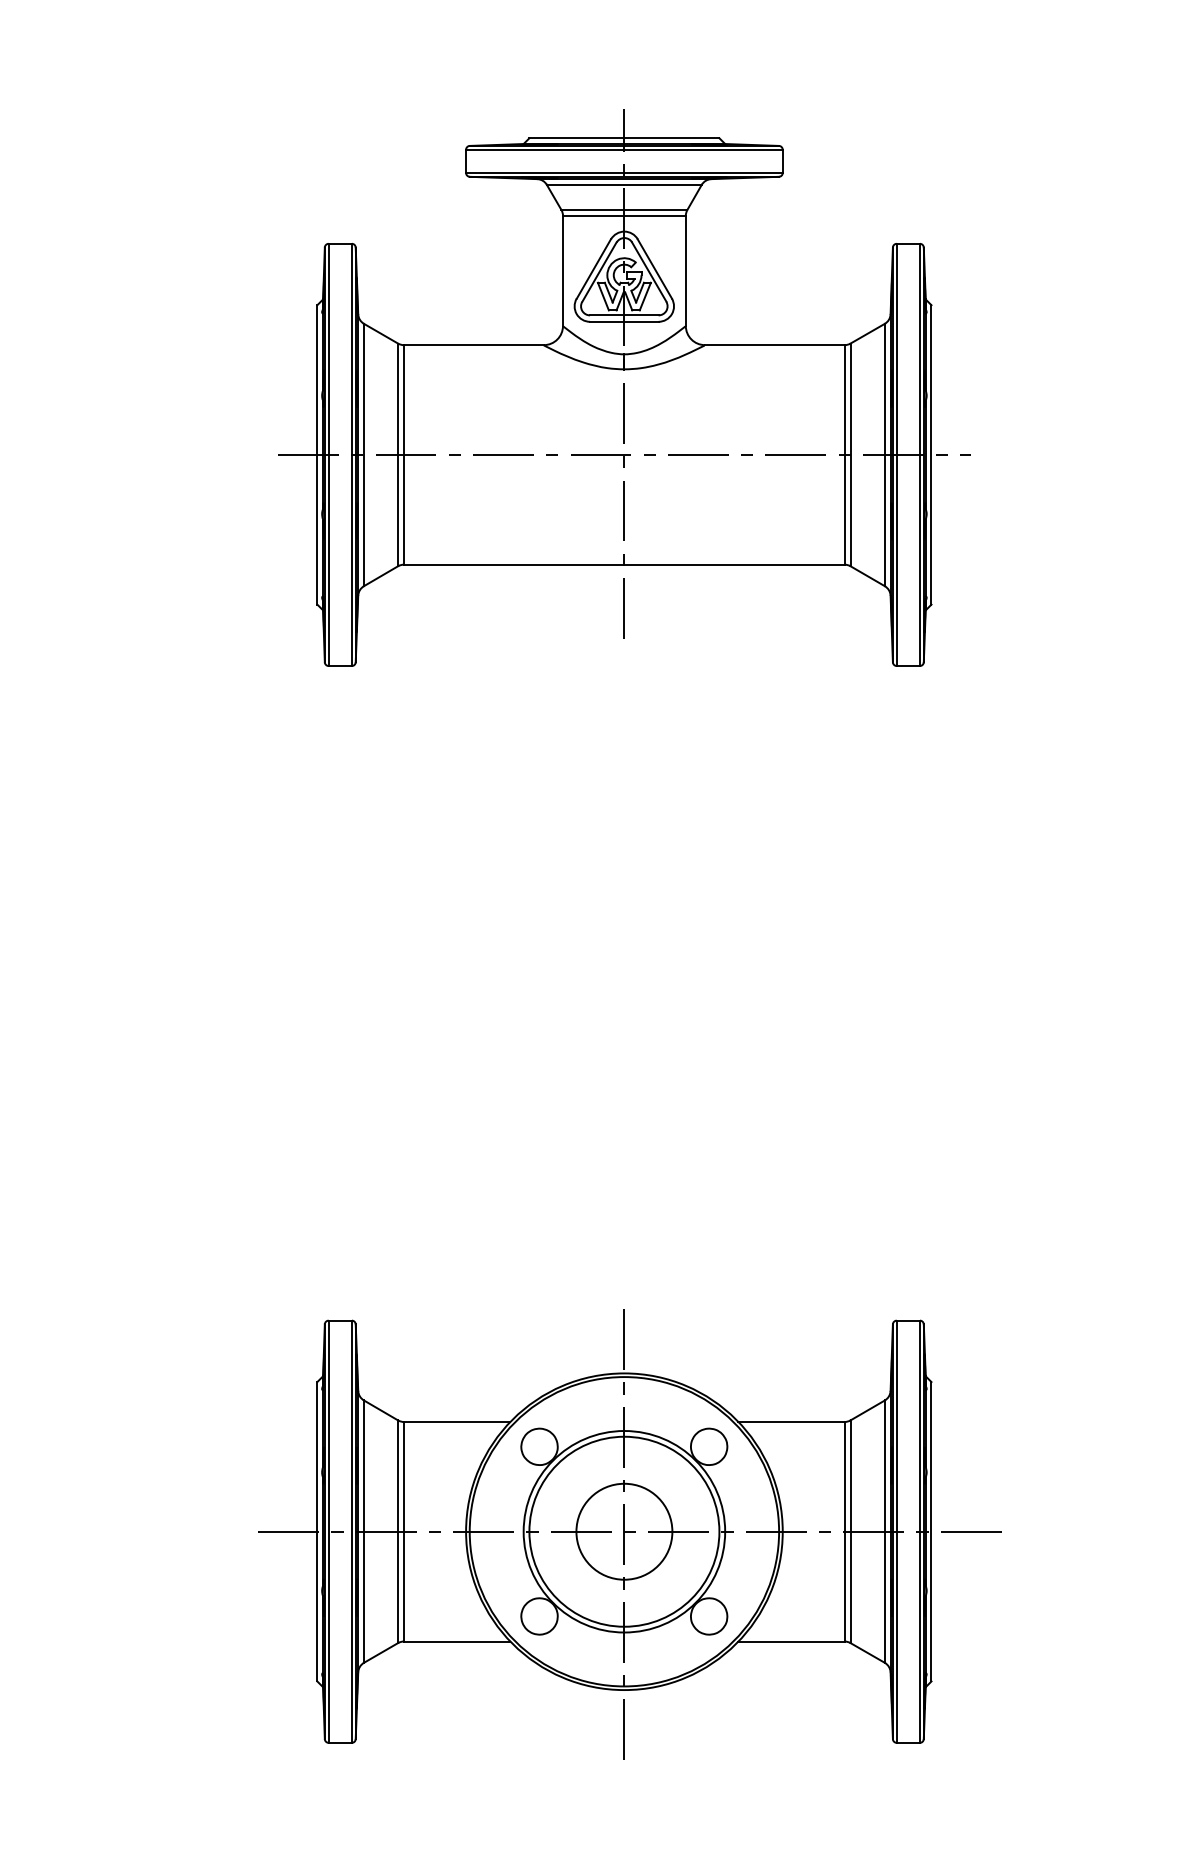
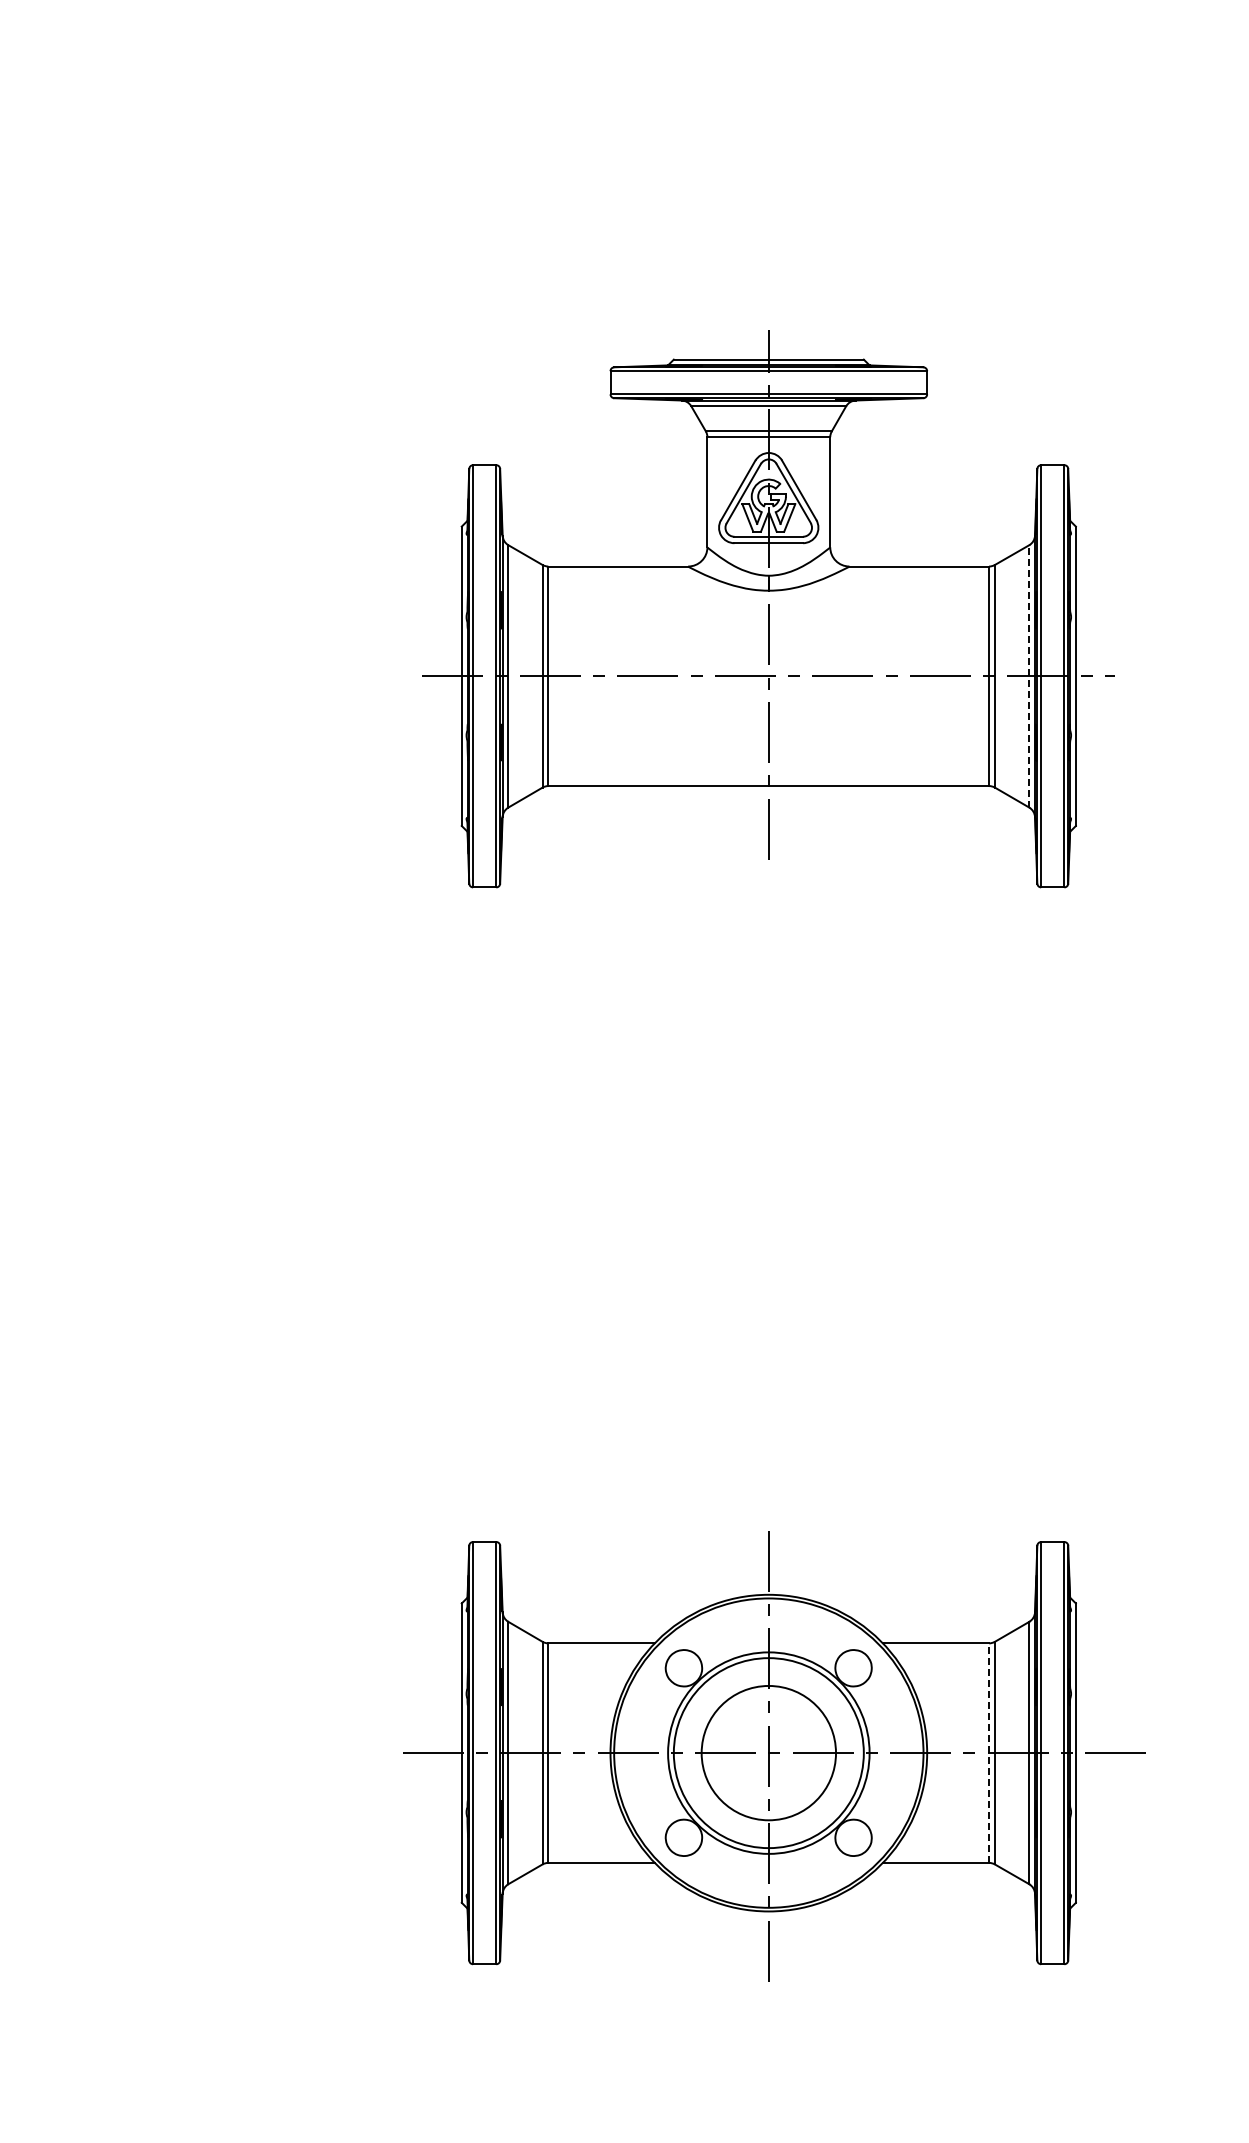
line: (885, 454) -> (1029, 675), solid -> dashed
circle: (624, 1532) -> (768, 1753), size x1.4
line: (845, 1532) -> (989, 1753), solid -> dashed

